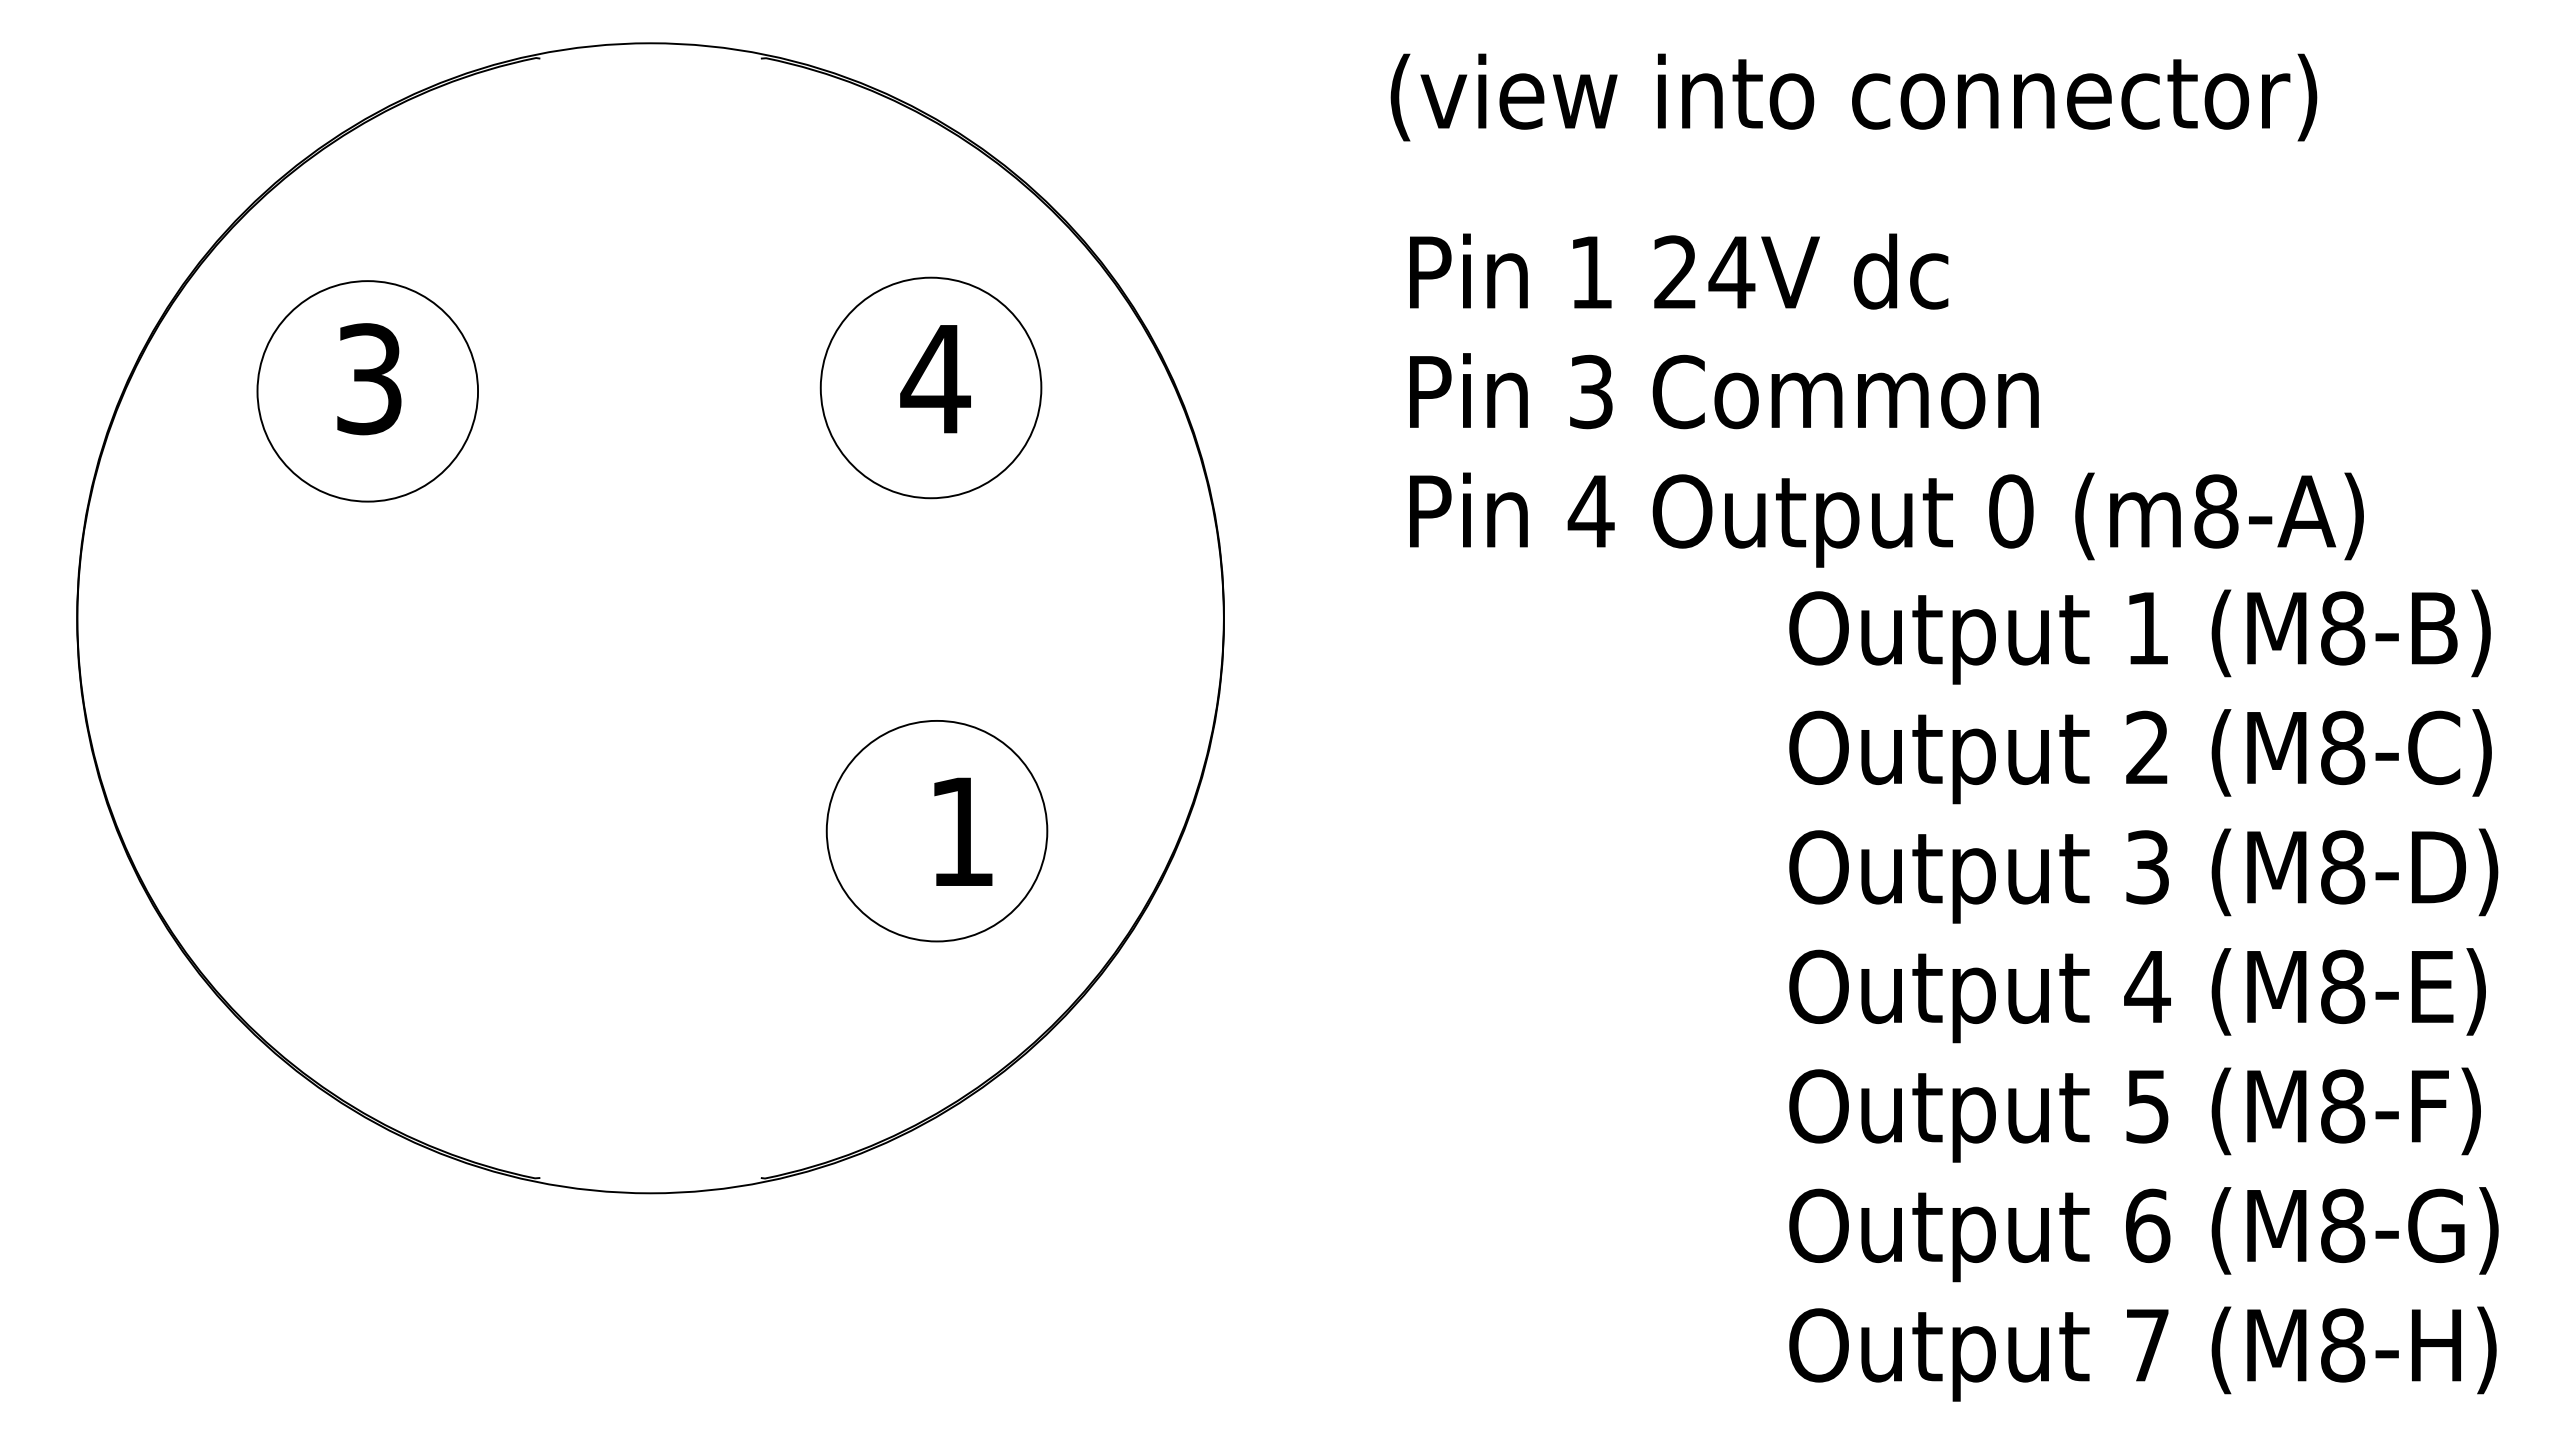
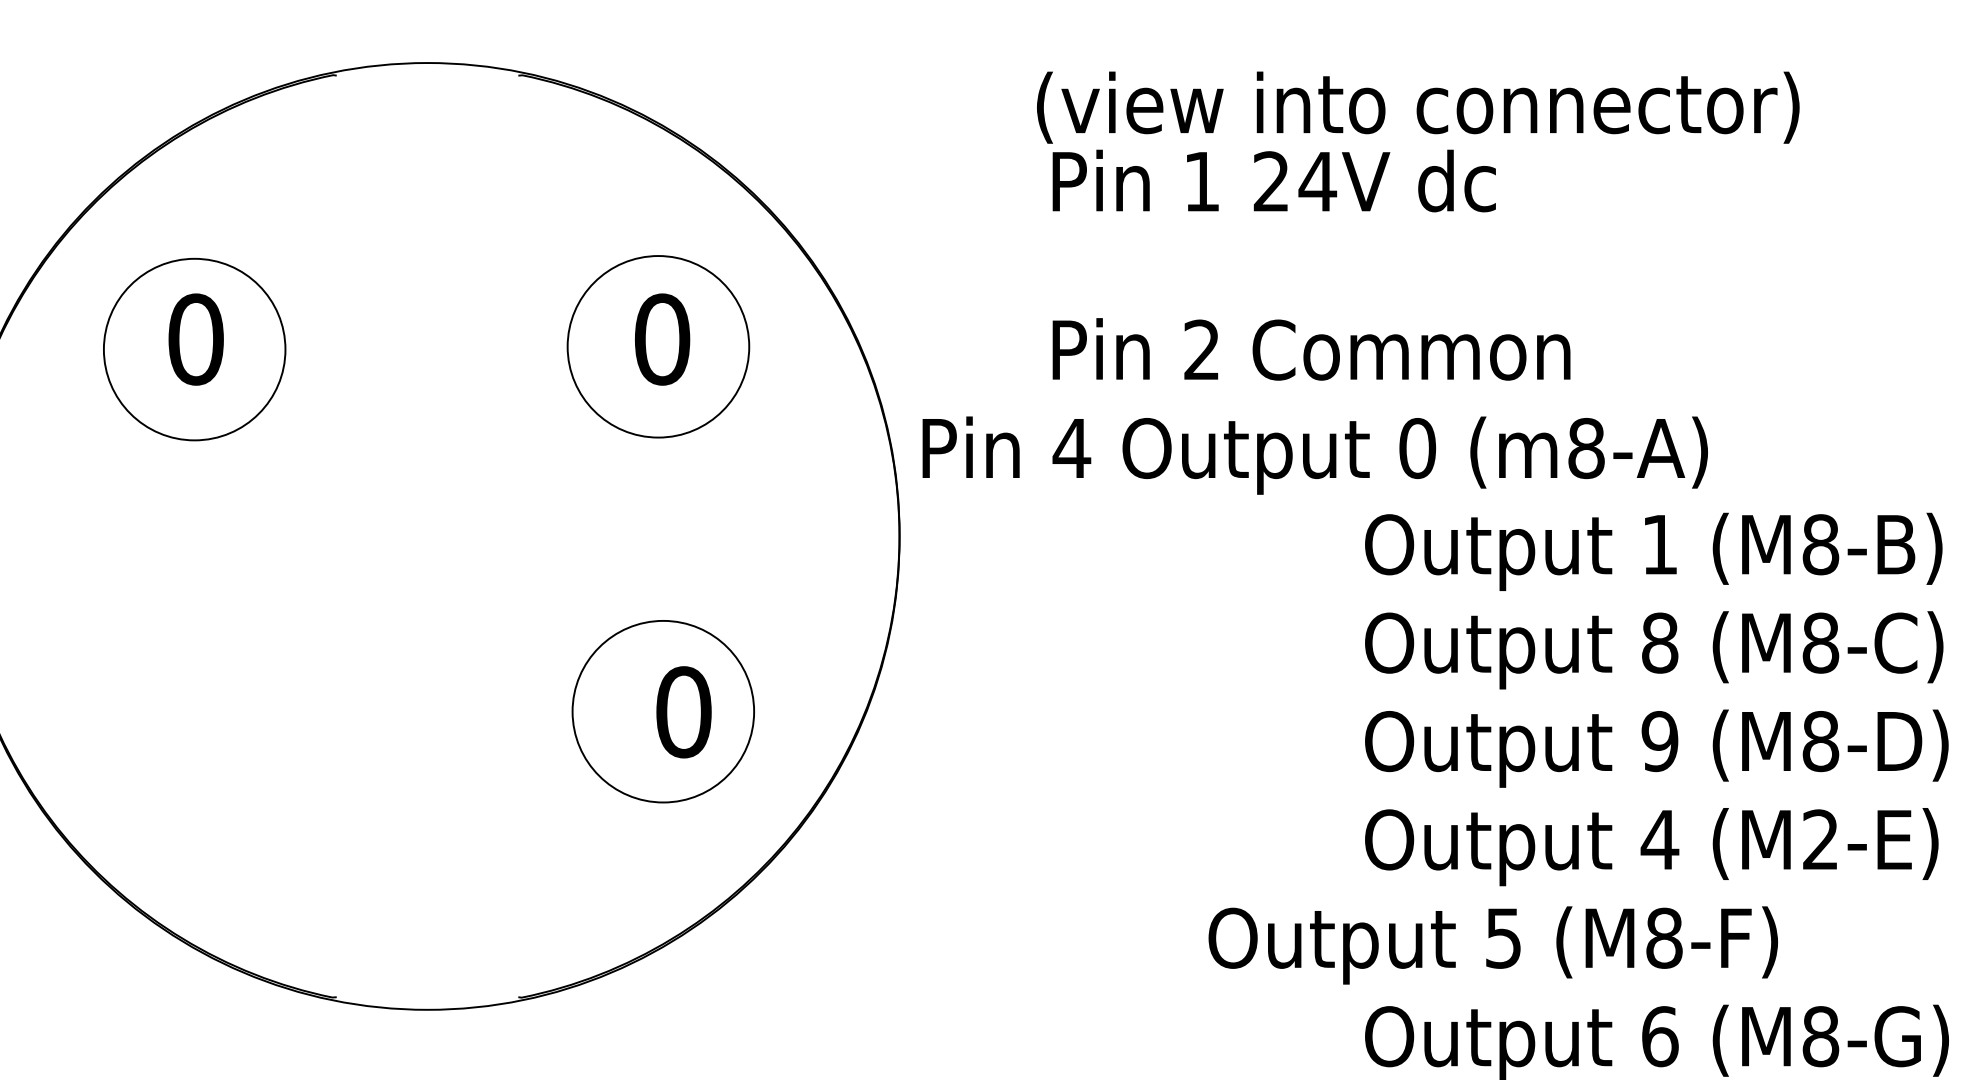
text: (1679, 271) -> (1274, 180), moved
text: (369, 379) -> (196, 339), 3 -> 0
text: (935, 379) -> (662, 339), 4 -> 0
text: (1590, 392) -> (1201, 350), 3 -> 2
text: (1886, 519) -> (1314, 455), moved
text: (2147, 747) -> (1659, 642), 2 -> 8
text: (961, 831) -> (683, 711), 1 -> 0
text: (2147, 867) -> (1659, 741), 3 -> 9
text: (2343, 986) -> (1821, 839), (M8-E) -> (M2-E)
text: (2134, 1114) -> (1492, 944), moved

